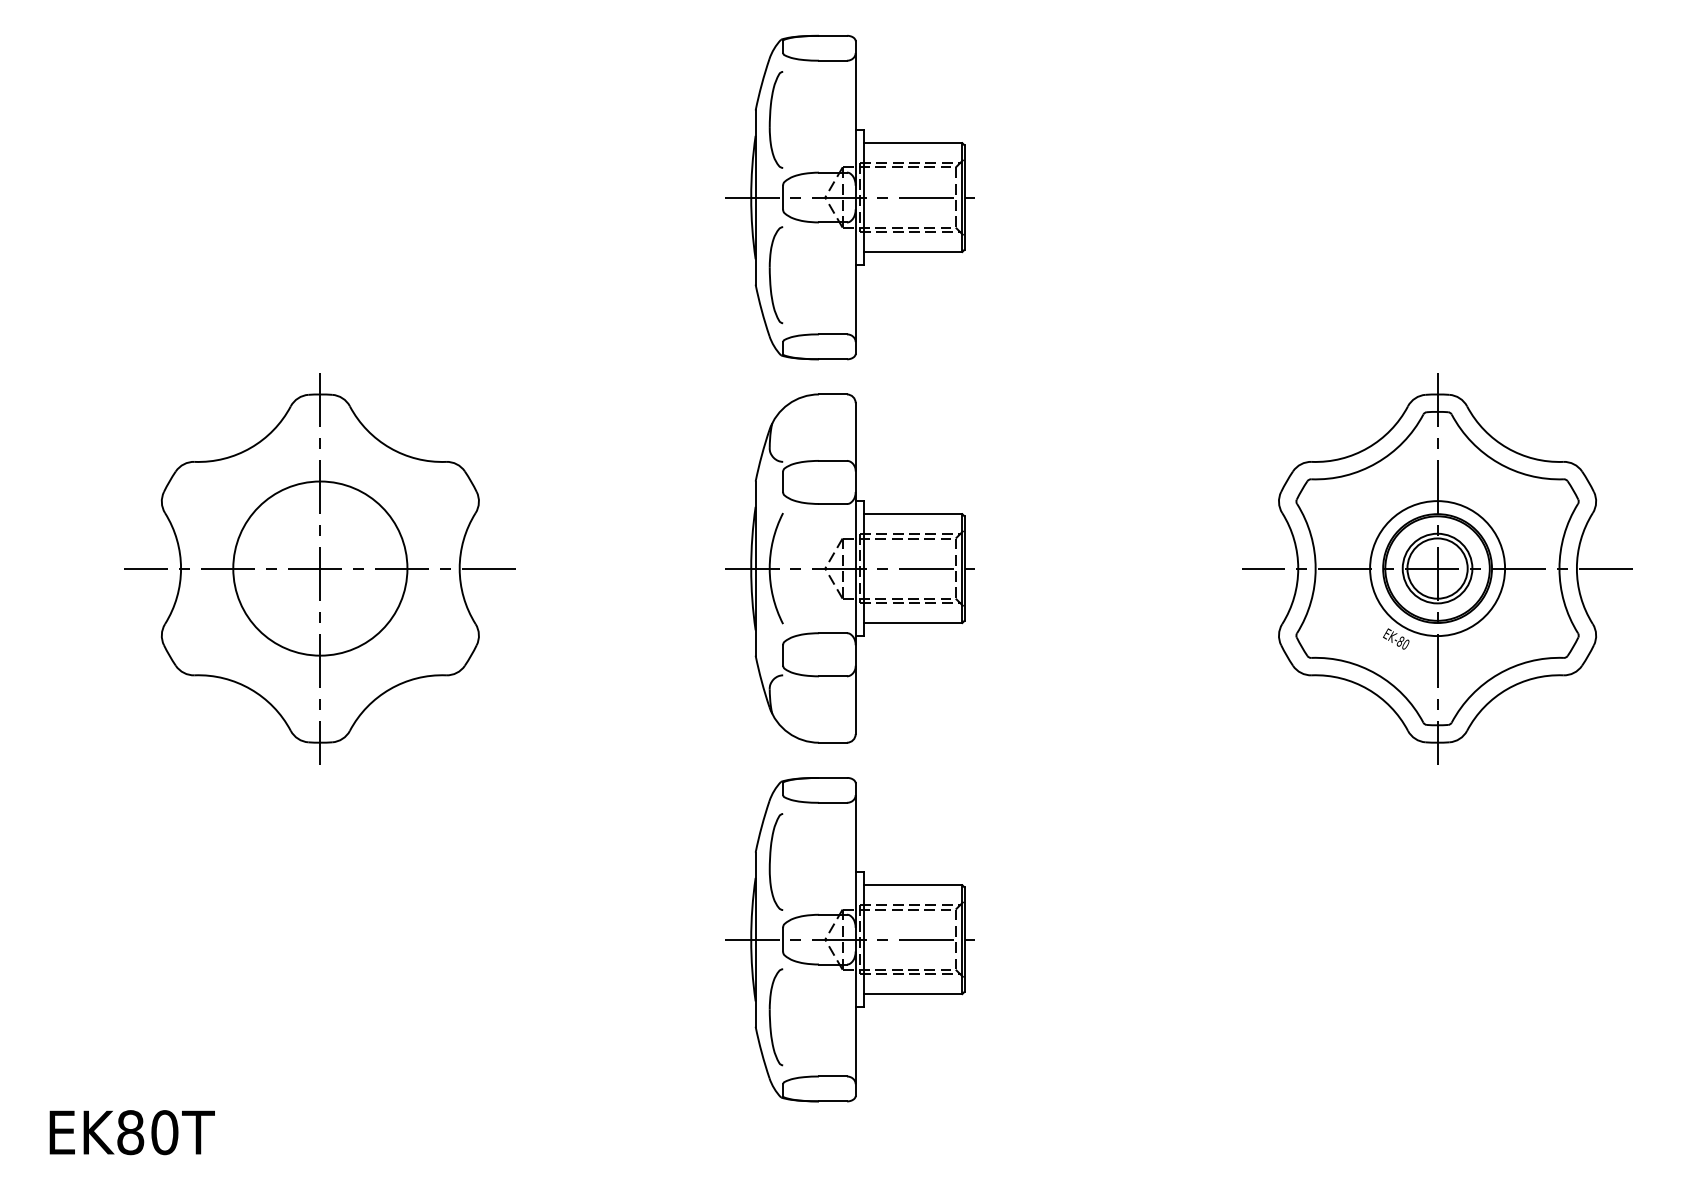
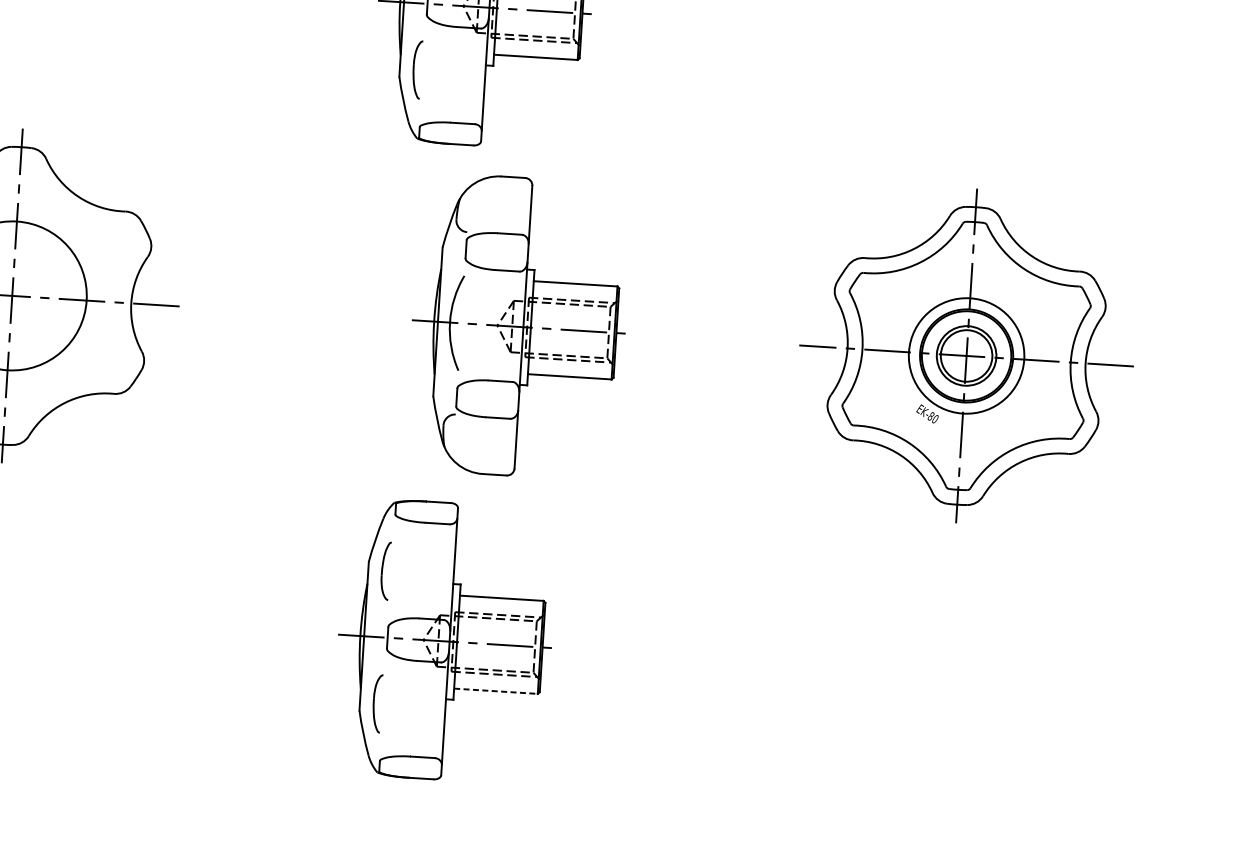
part: (775, 275) -> (416, 70), size x0.7
part: (849, 568) -> (518, 326), moved
part: (775, 861) -> (385, 570), size x0.7
line: (913, 994) -> (496, 691), solid -> dashed
part: (775, 1017) -> (376, 703), size x0.7

